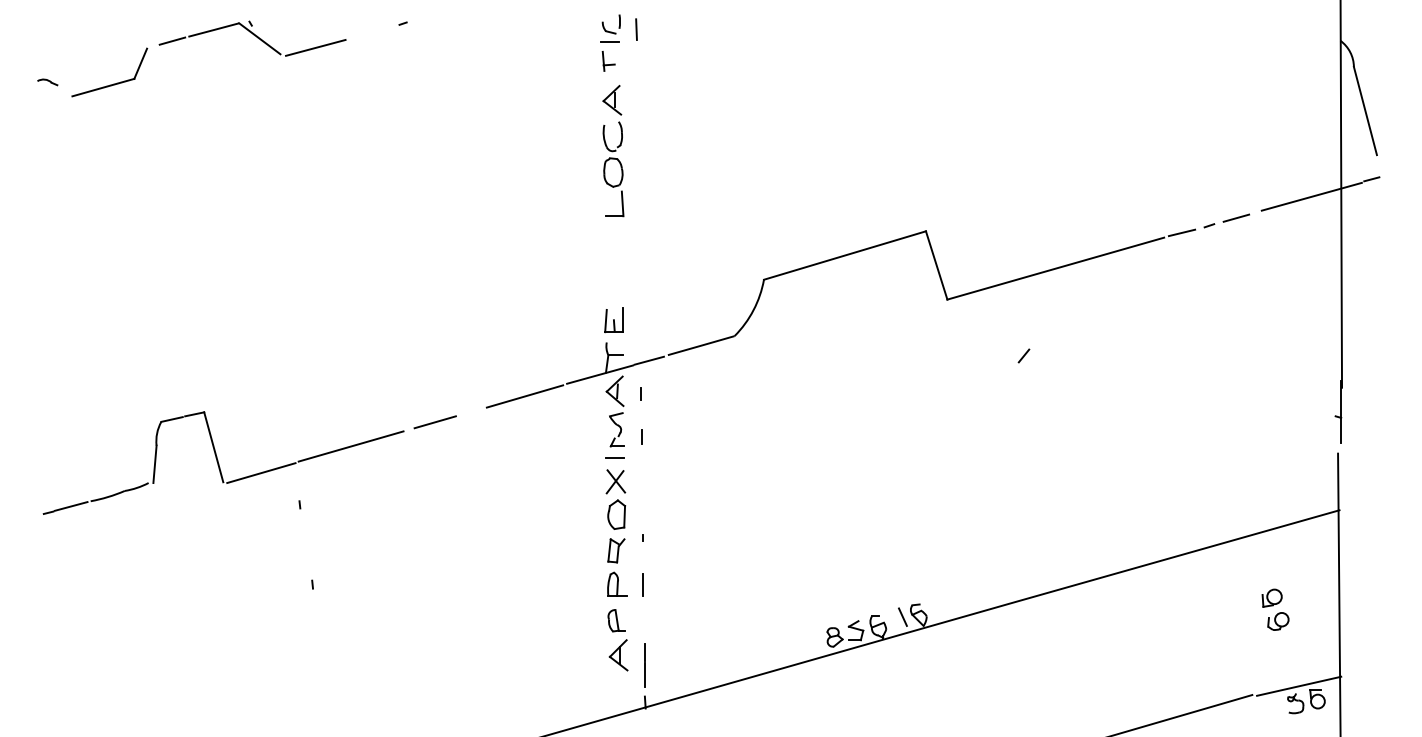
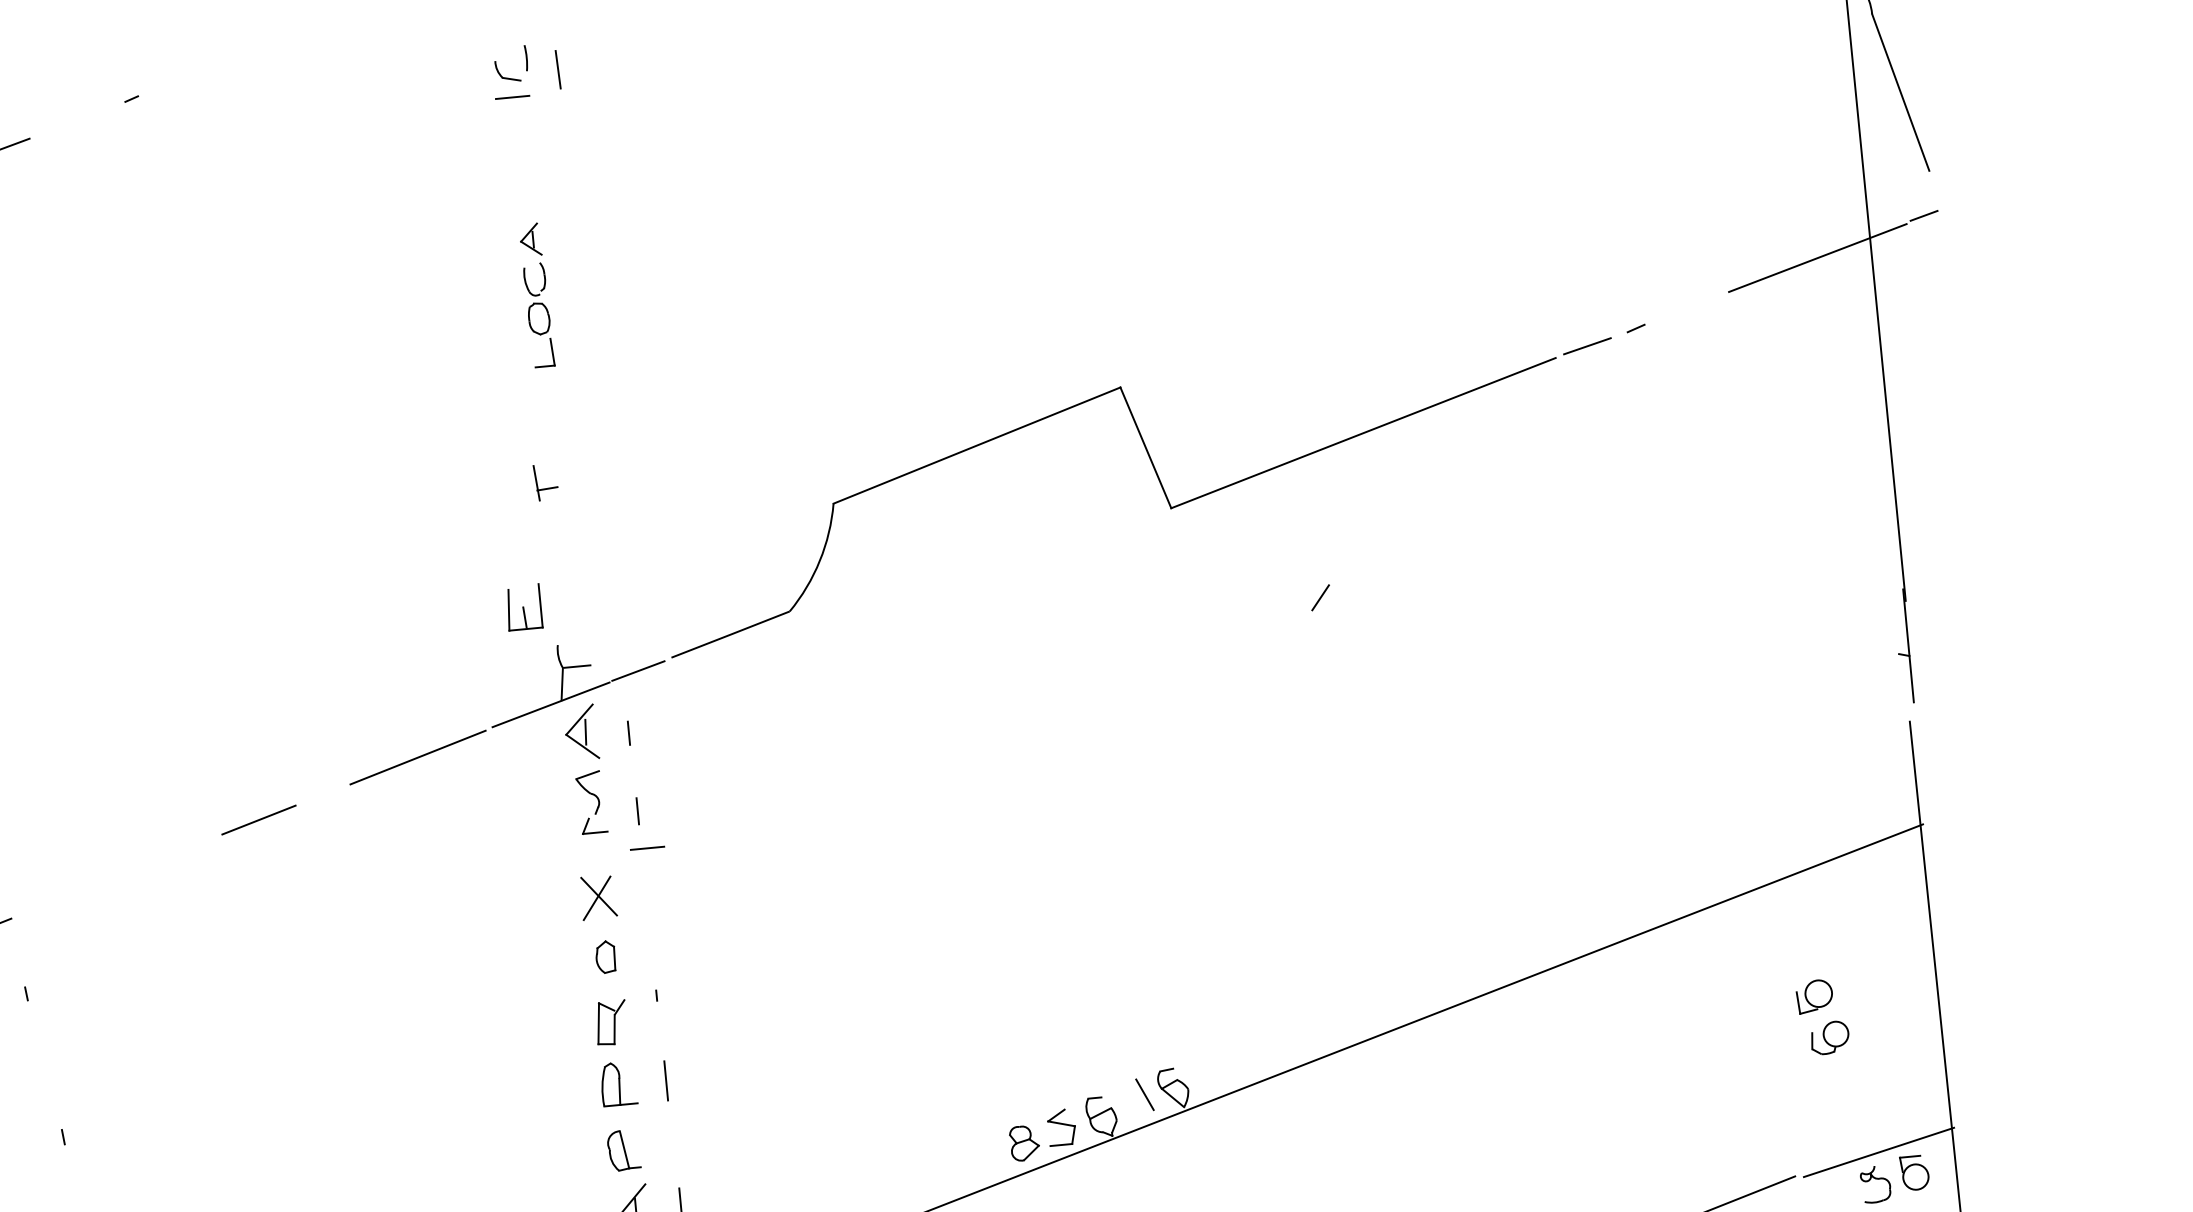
part: (608, 61) -> (545, 482), moved
part: (613, 151) -> (537, 295), size x0.6
line: (1236, 217) -> (1684, 308), removed
part: (613, 320) -> (522, 607), moved
line: (350, 446) -> (108, 878), removed
line: (614, 457) -> (646, 848), moved
part: (616, 514) -> (605, 956), size x0.6

